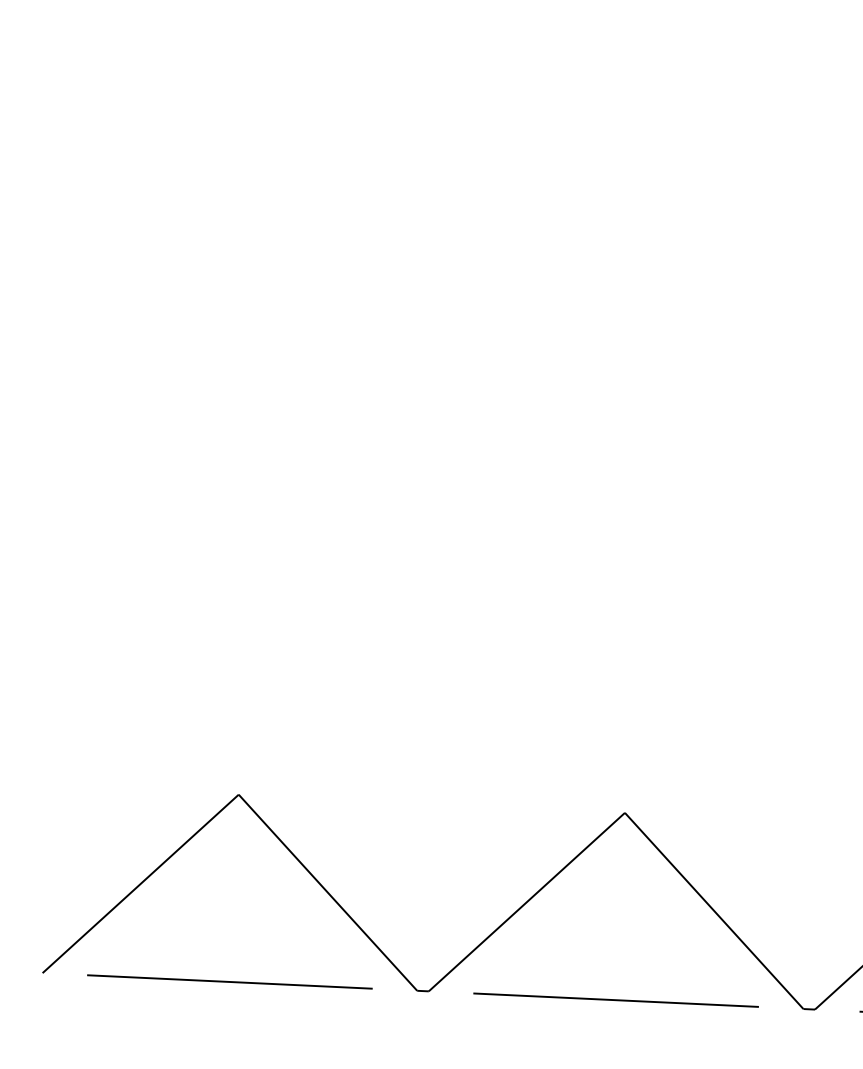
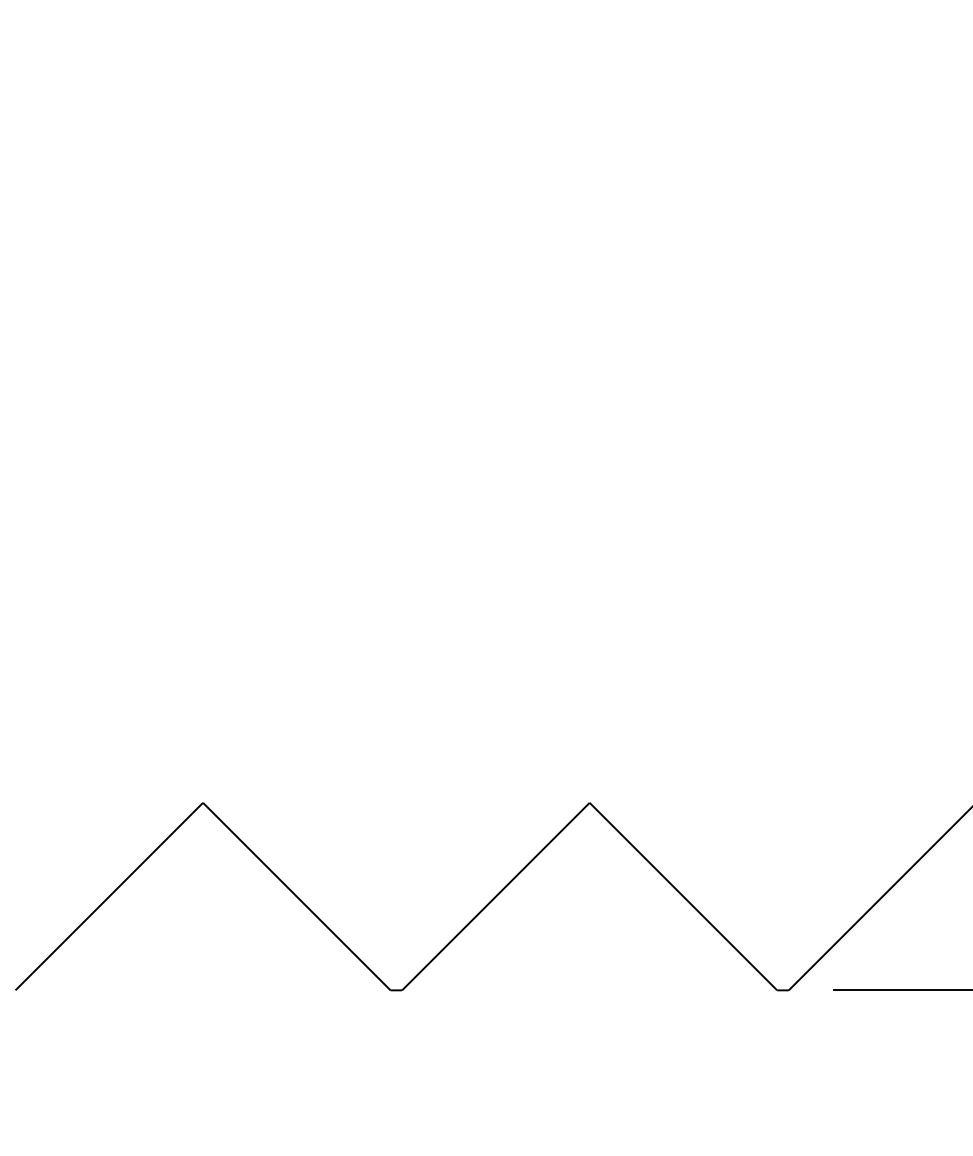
line: (230, 982) -> (203, 990), removed
line: (615, 999) -> (589, 989), removed

